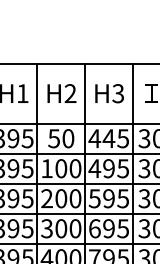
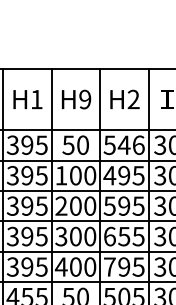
text: (70, 93) -> (85, 99), H2 -> H9
text: (118, 93) -> (133, 99), H3 -> H2
text: (108, 138) -> (123, 145), 445 -> 546
text: (109, 228) -> (124, 236), 695 -> 655

